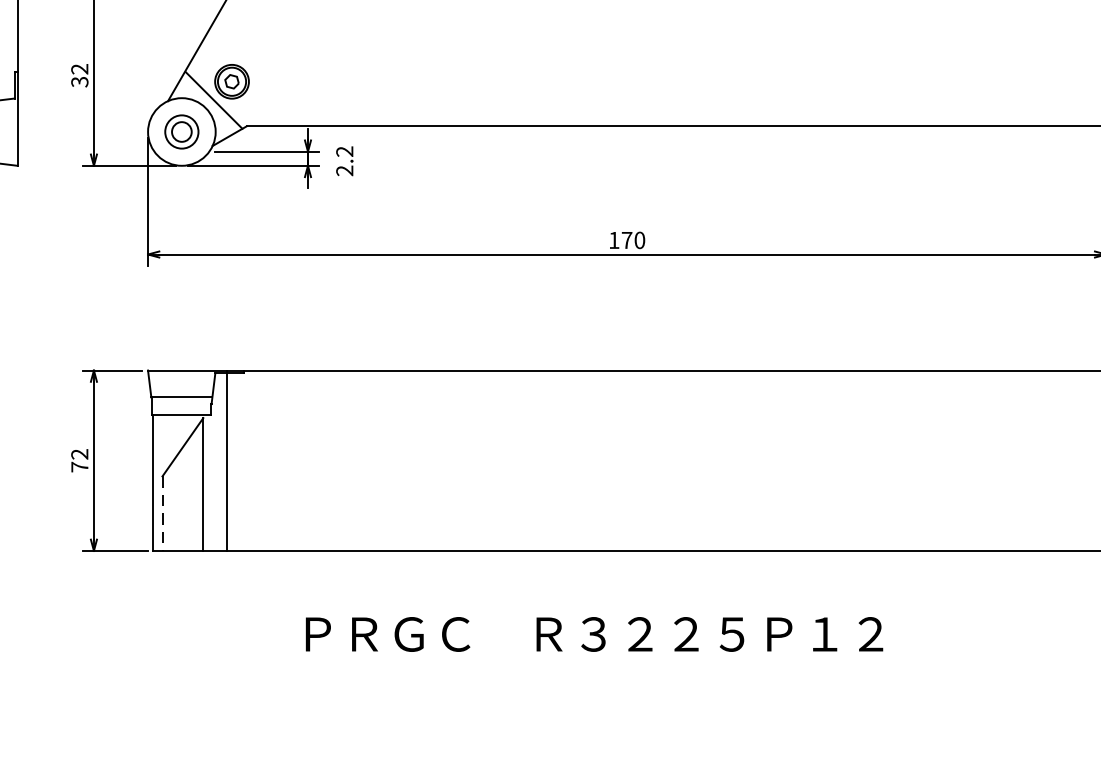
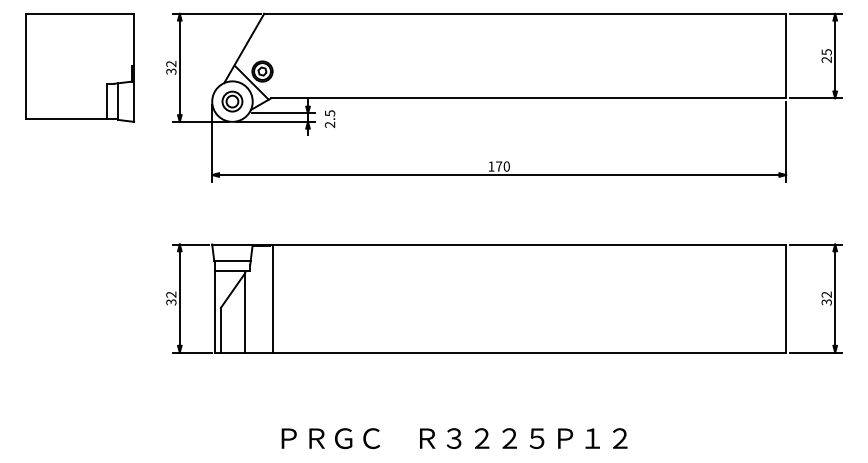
text: (343, 151) -> (329, 113), 2.2 -> 2.5
line: (226, 460) -> (273, 298), moved
text: (80, 467) -> (171, 302), 72 -> 32
line: (161, 514) -> (220, 330), dashed -> solid
text: (594, 634) -> (454, 438), moved

